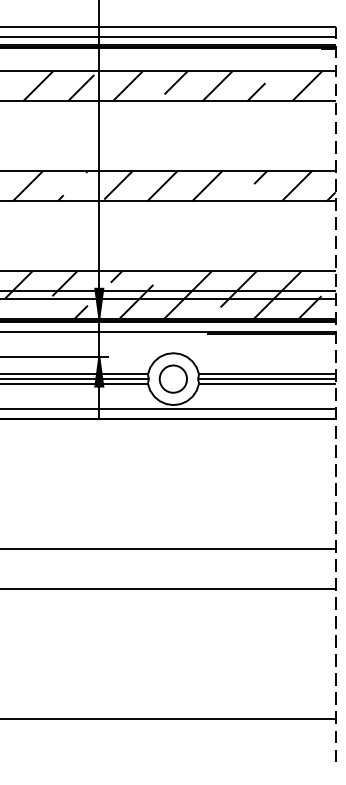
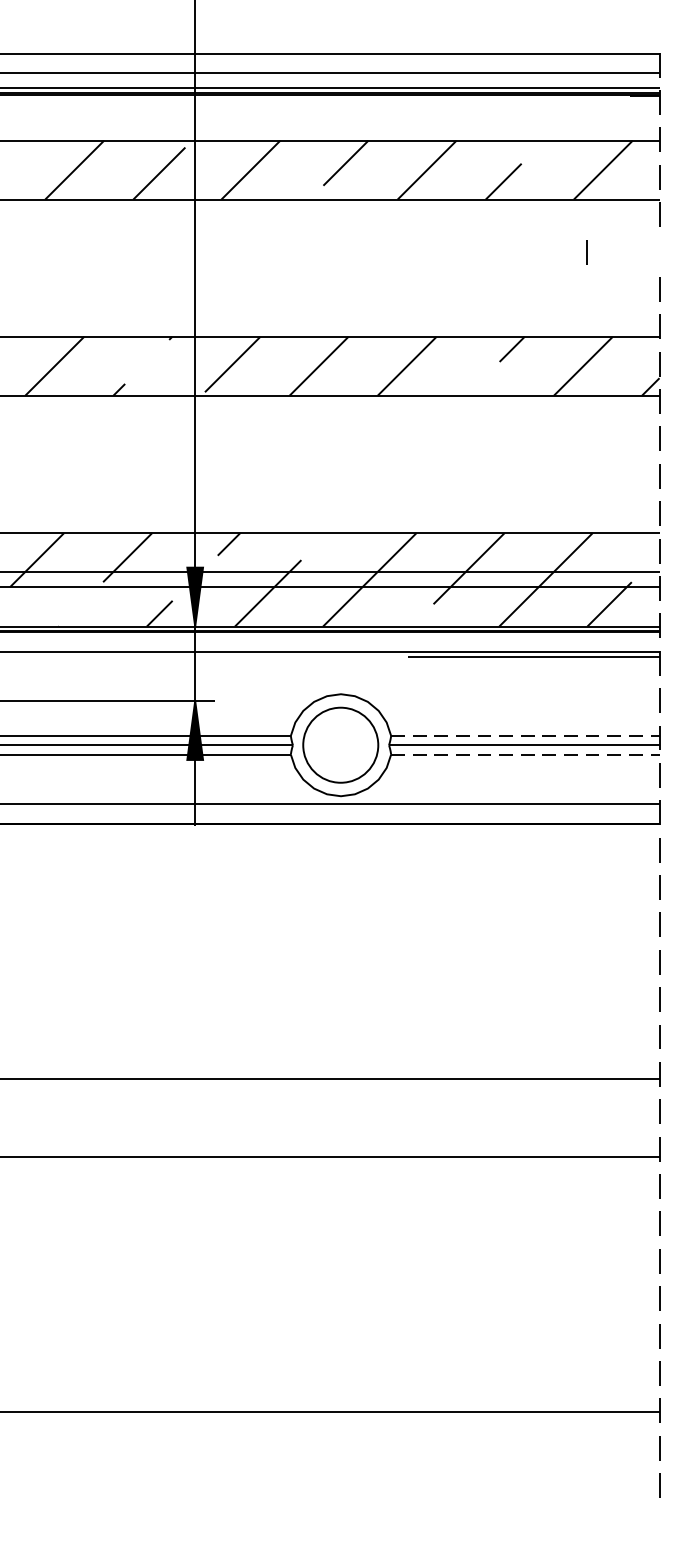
line: (335, 127) -> (586, 250), moved
line: (267, 374) -> (525, 736), solid -> dashed
circle: (173, 378) -> (340, 743), size x1.4
line: (267, 383) -> (525, 753), solid -> dashed

